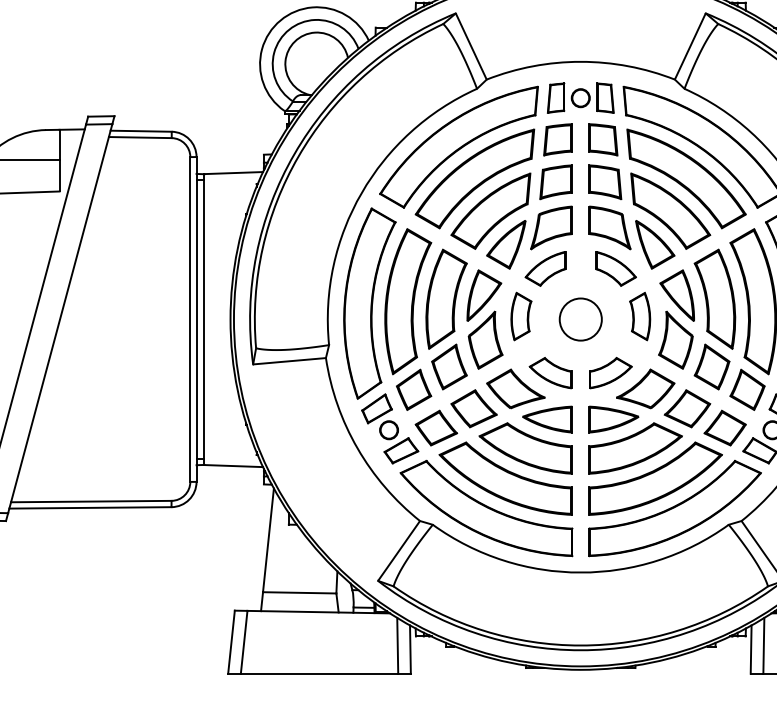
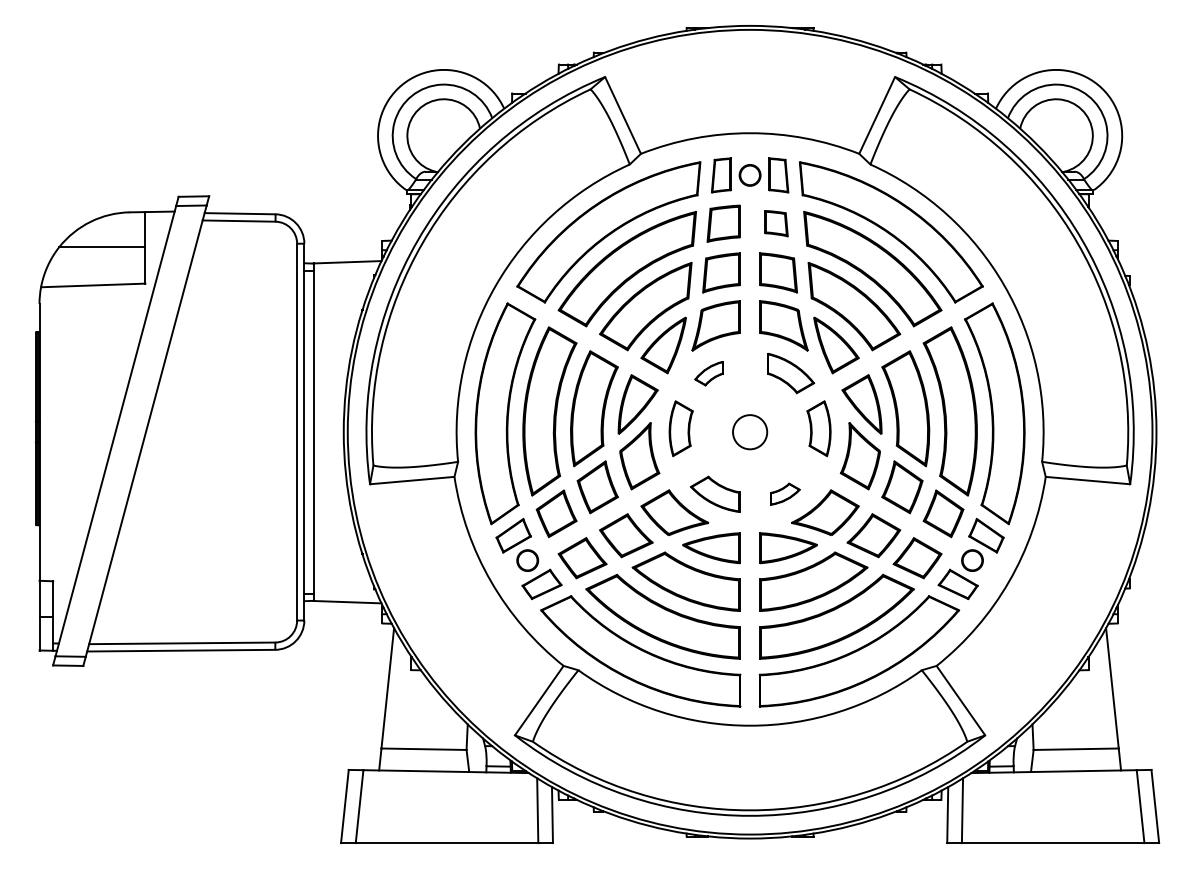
part: (603, 139) -> (776, 223), size x0.7
part: (544, 268) -> (708, 373), size x0.6
circle: (580, 318) -> (749, 431), size x0.7
part: (611, 372) -> (785, 493), size x0.6

